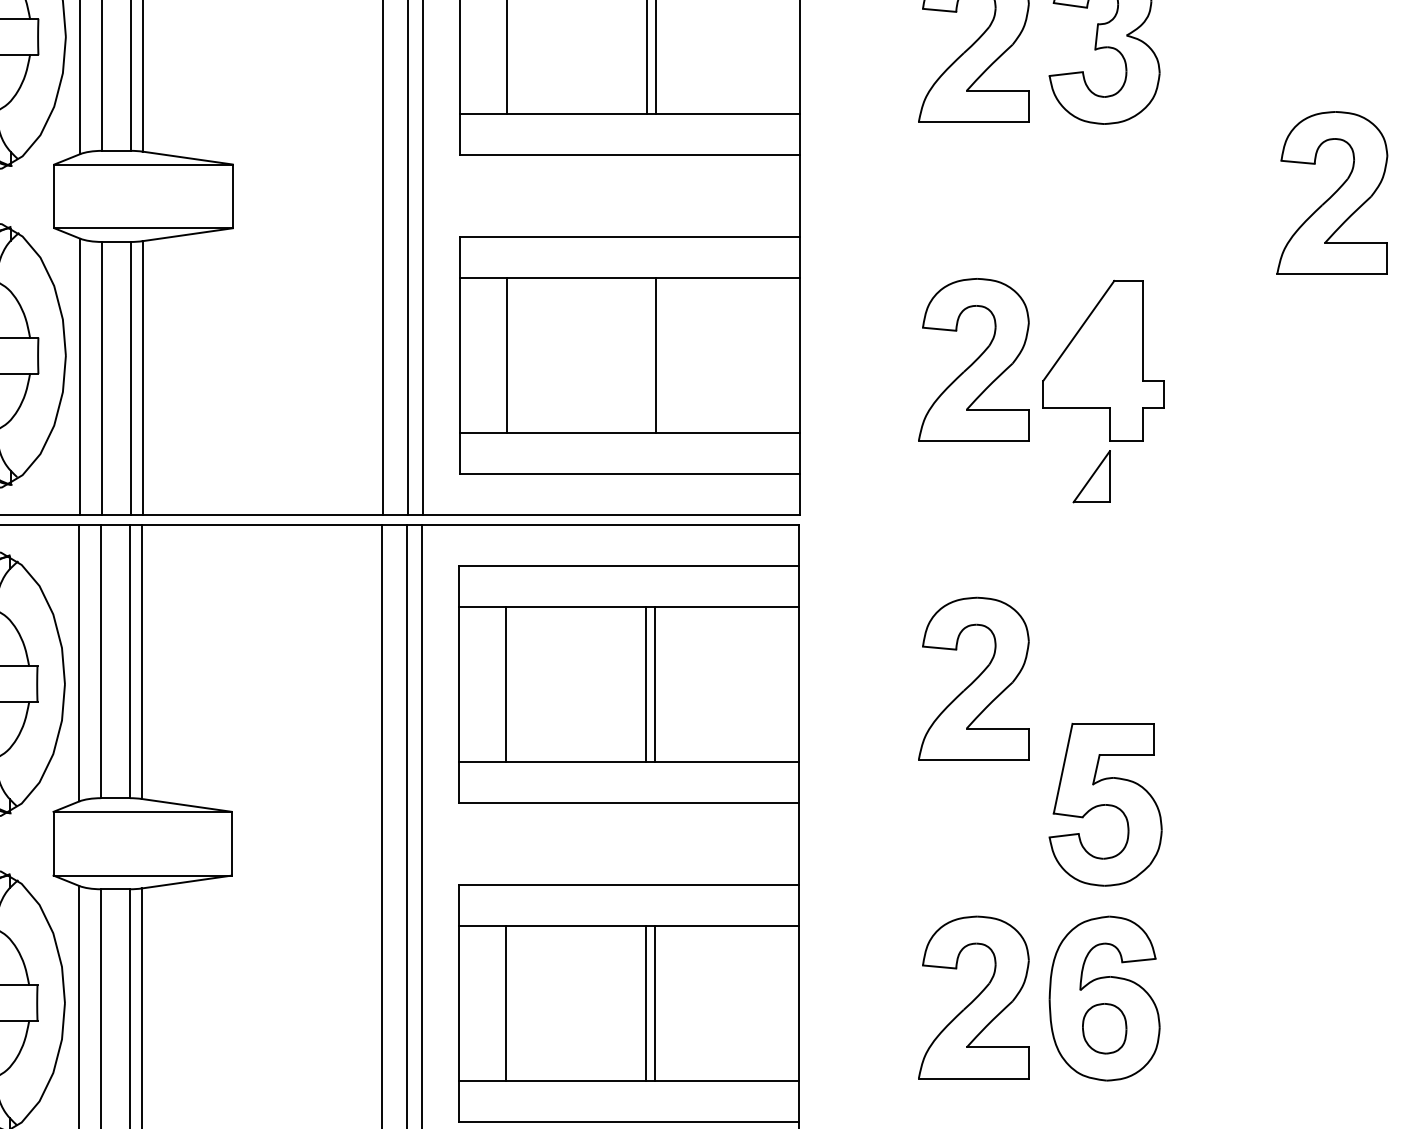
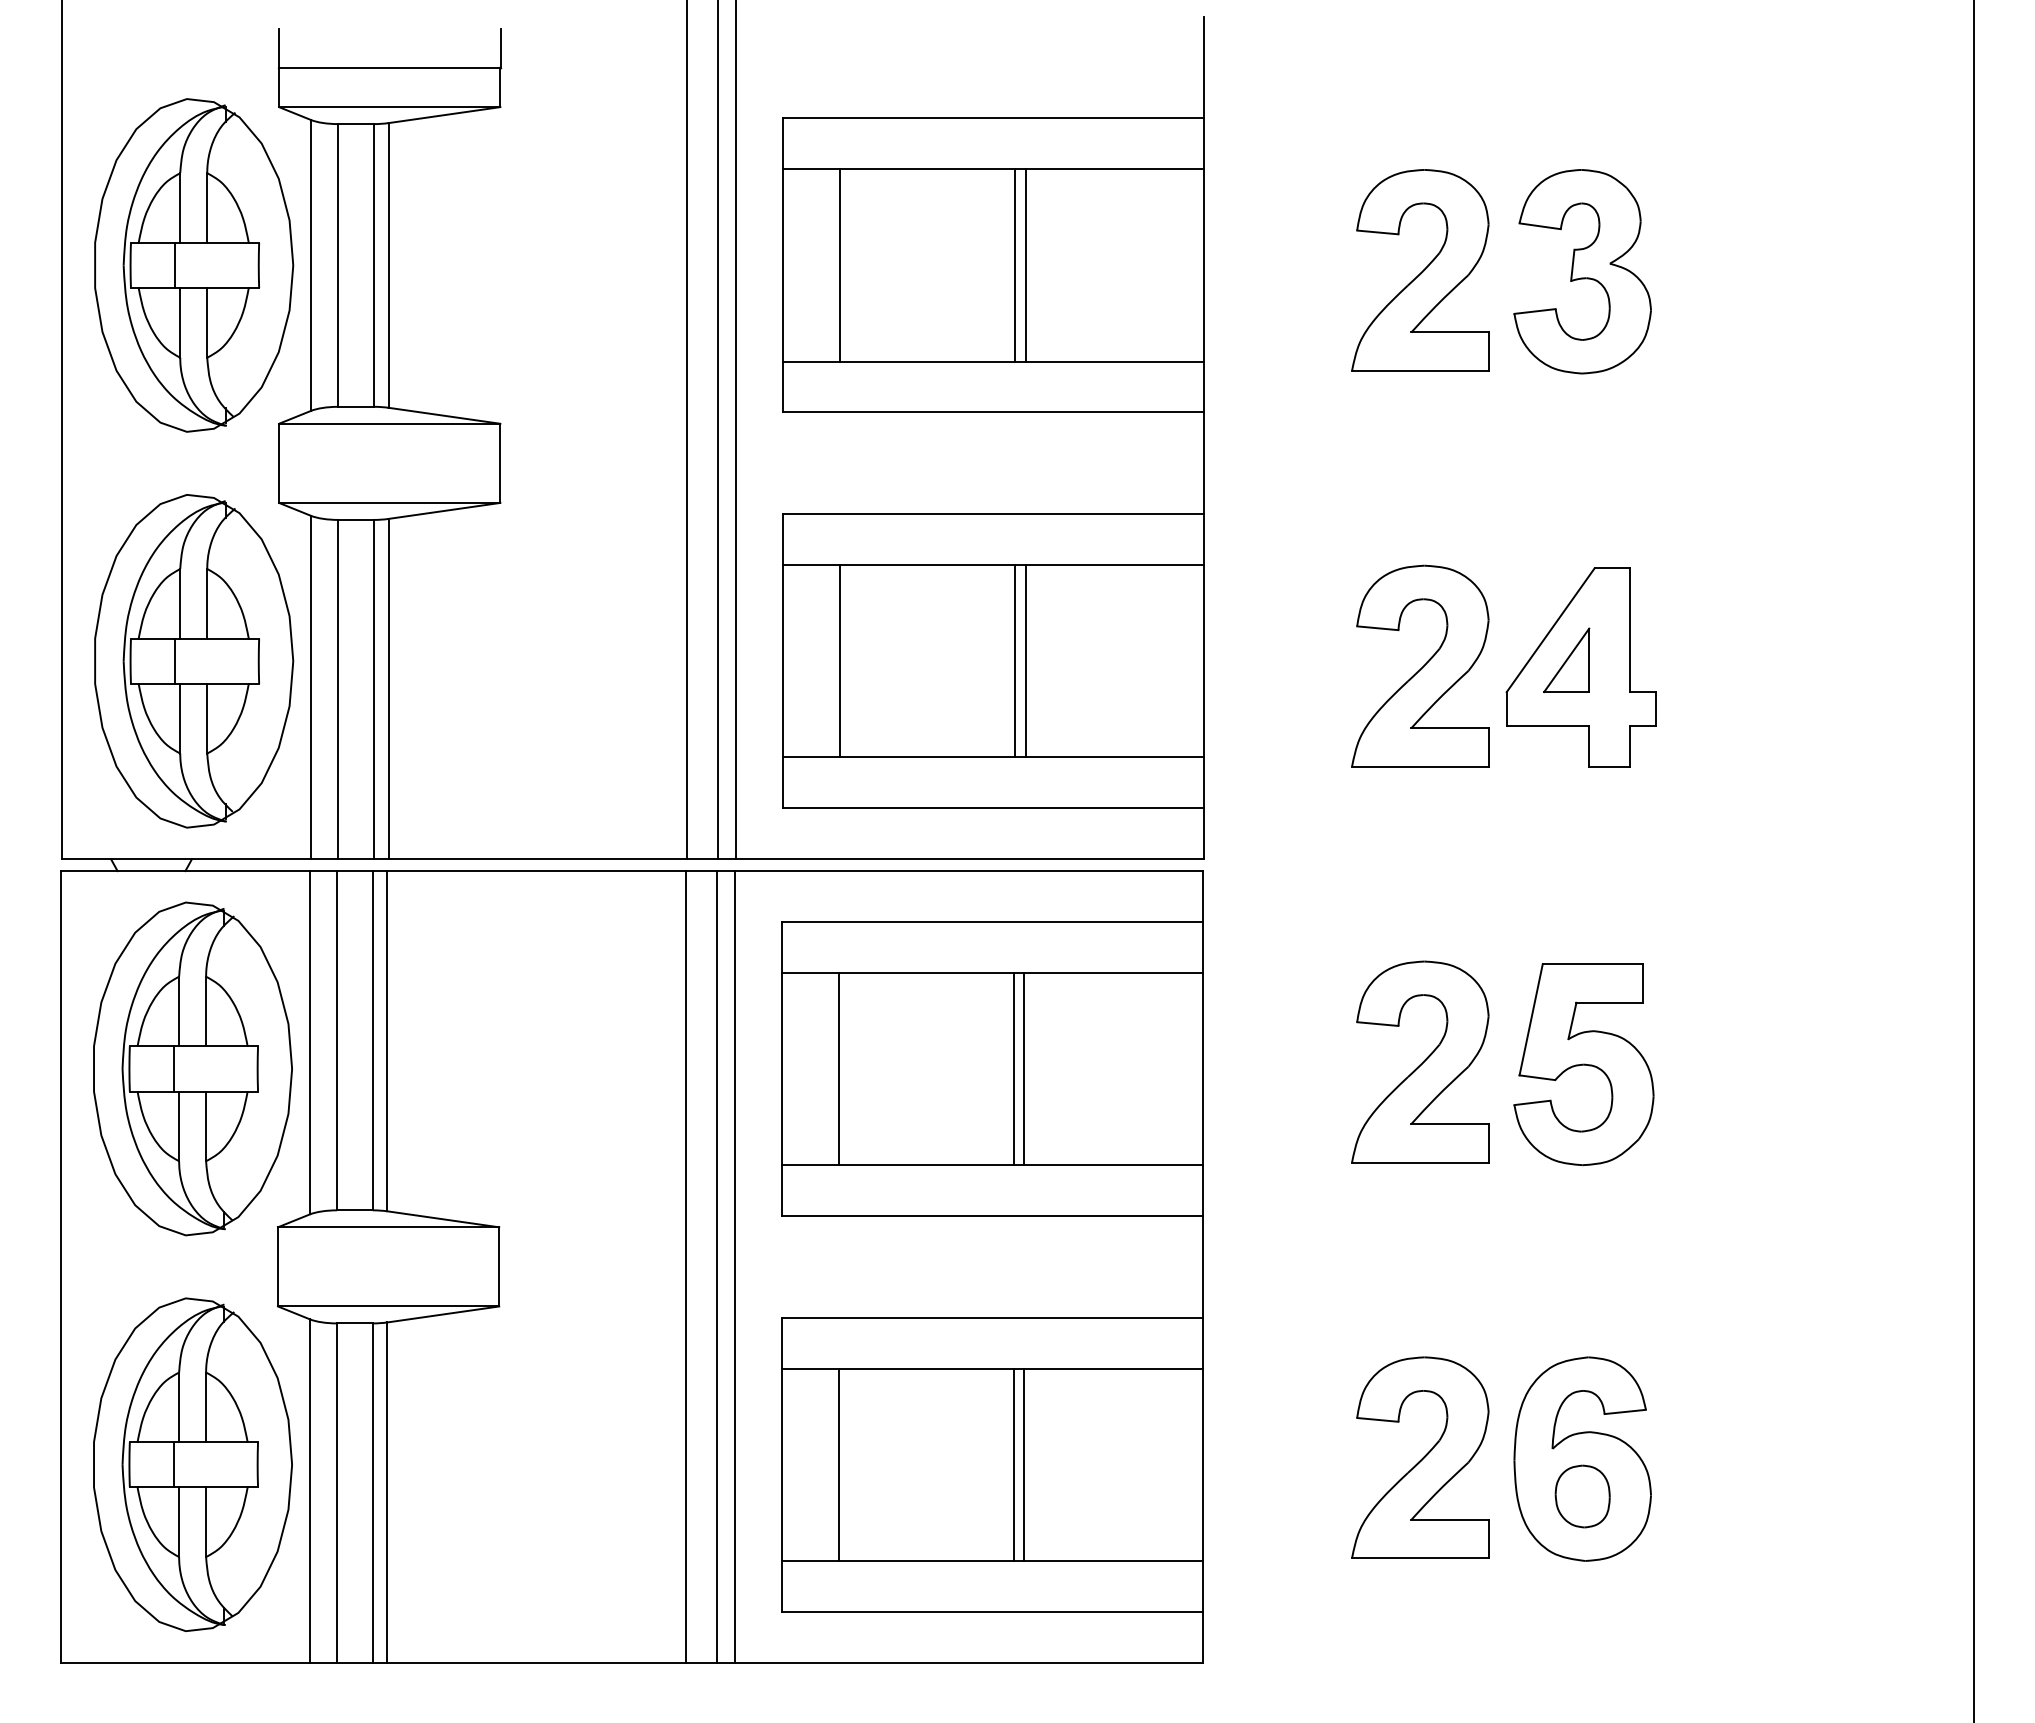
part: (1332, 192) -> (1865, 458), removed
line: (646, 356) -> (1014, 661), added
part: (1091, 476) -> (1566, 660), moved
part: (1105, 804) -> (1583, 1064), moved

